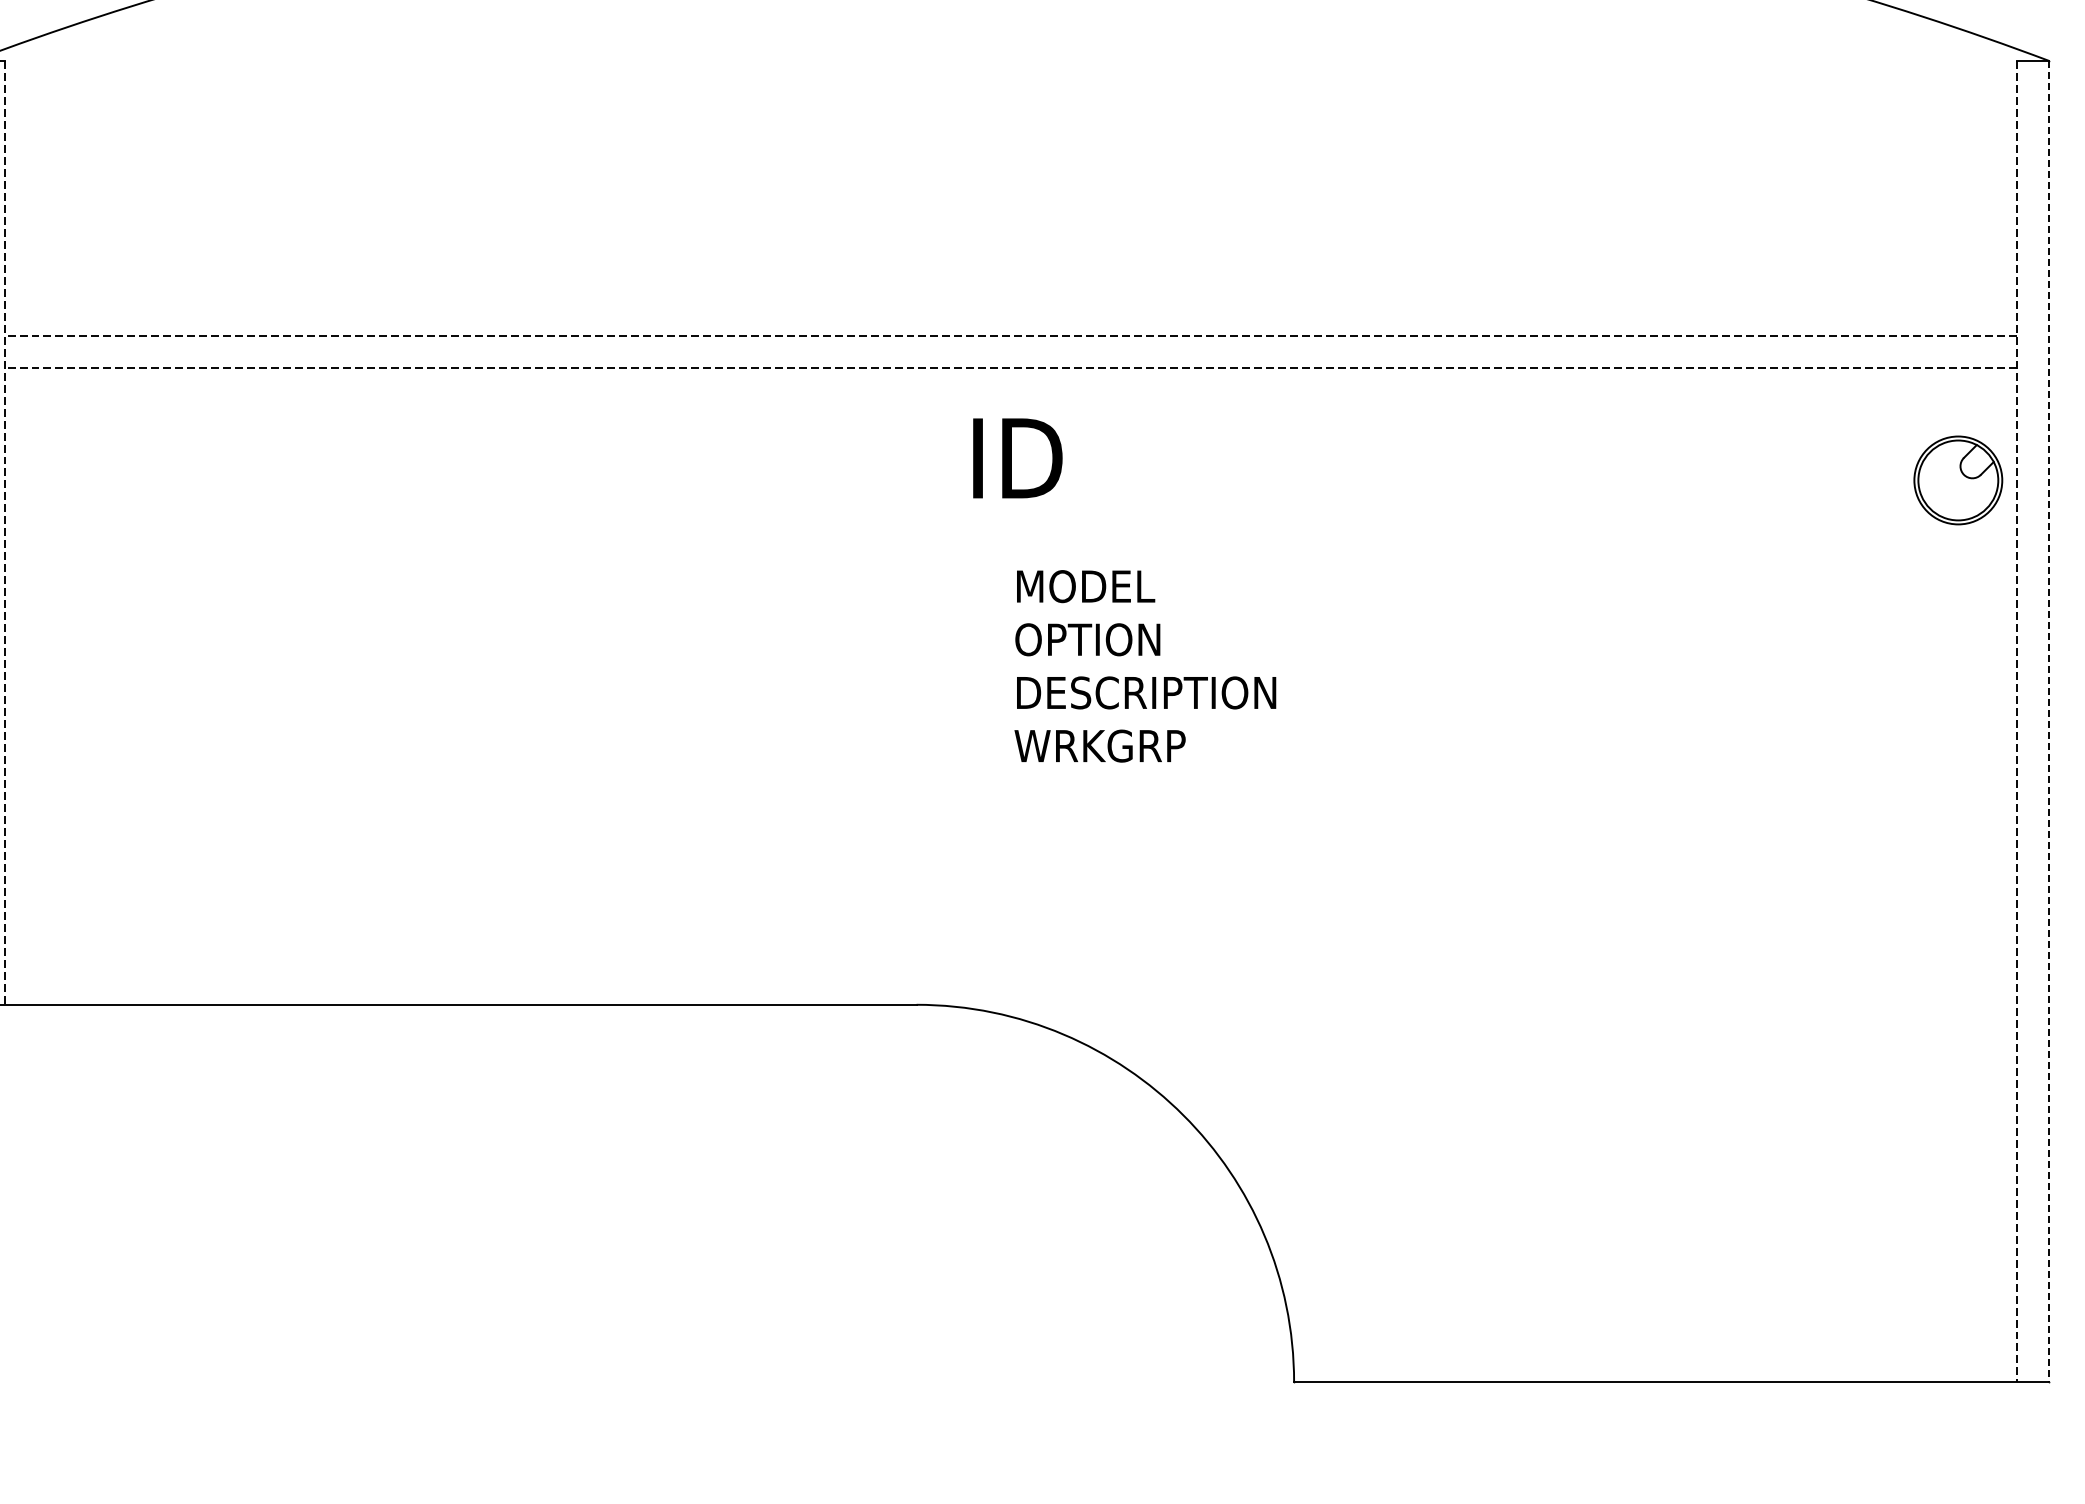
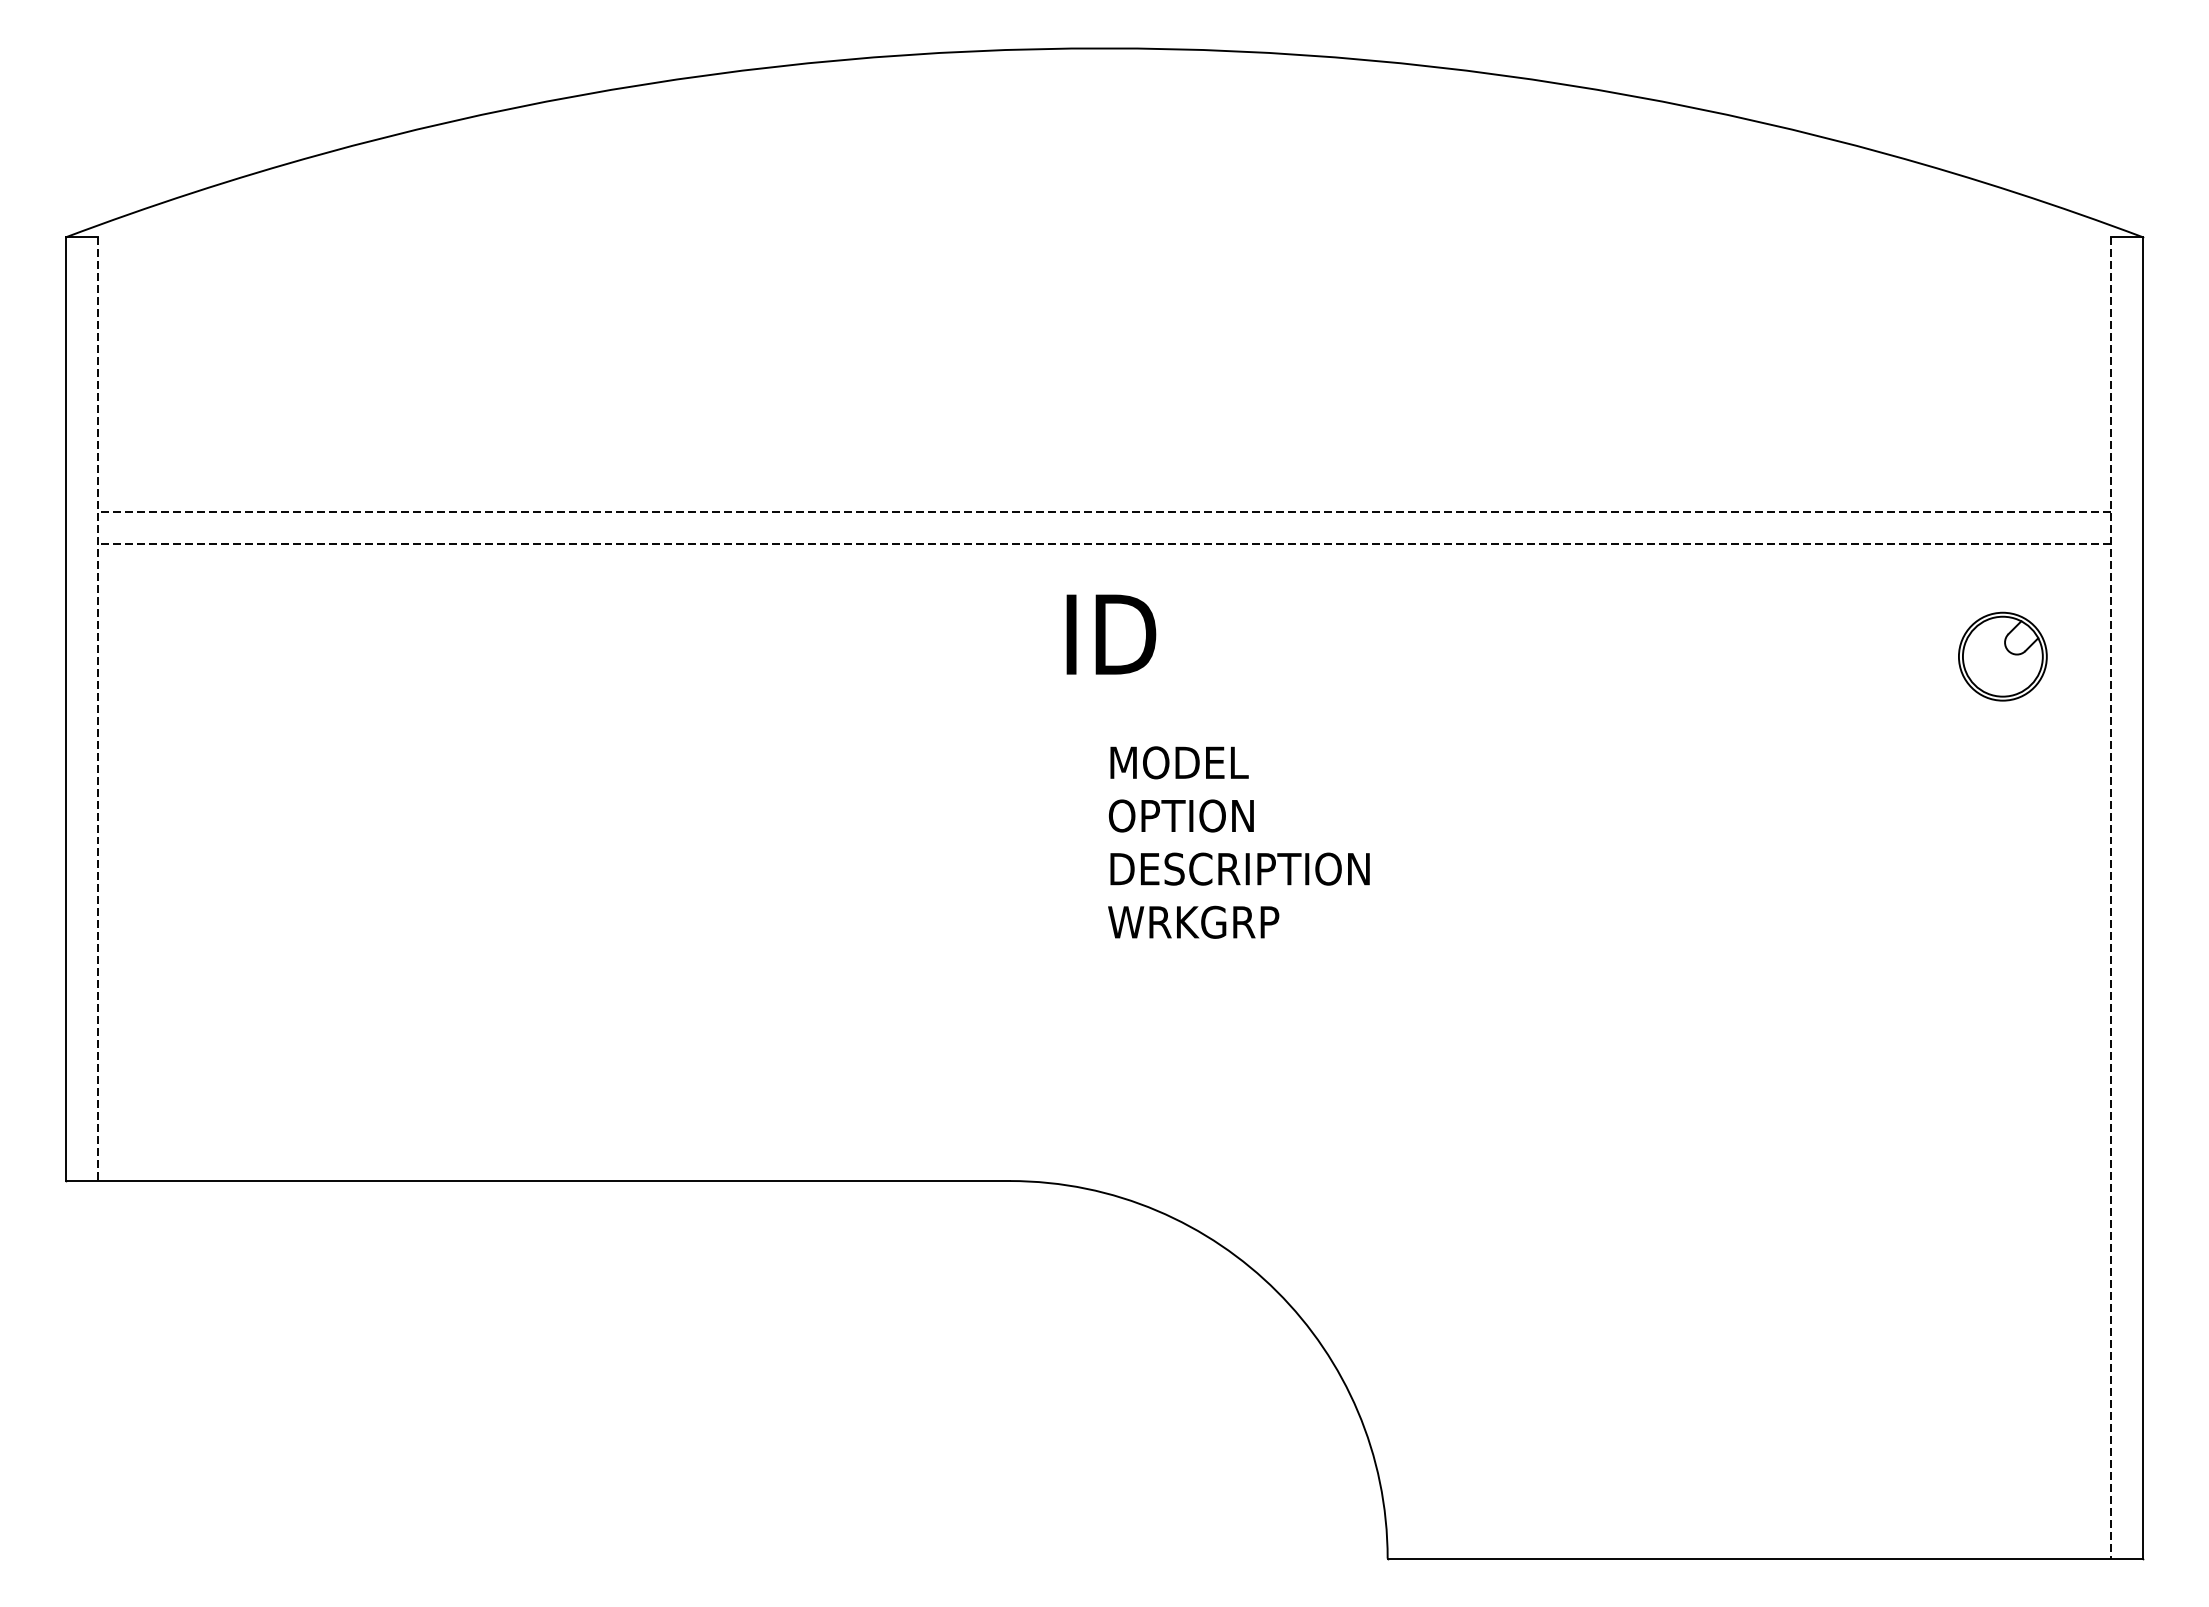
part: (1957, 480) -> (2002, 656), moved
line: (2048, 721) -> (2142, 897), dashed -> solid

